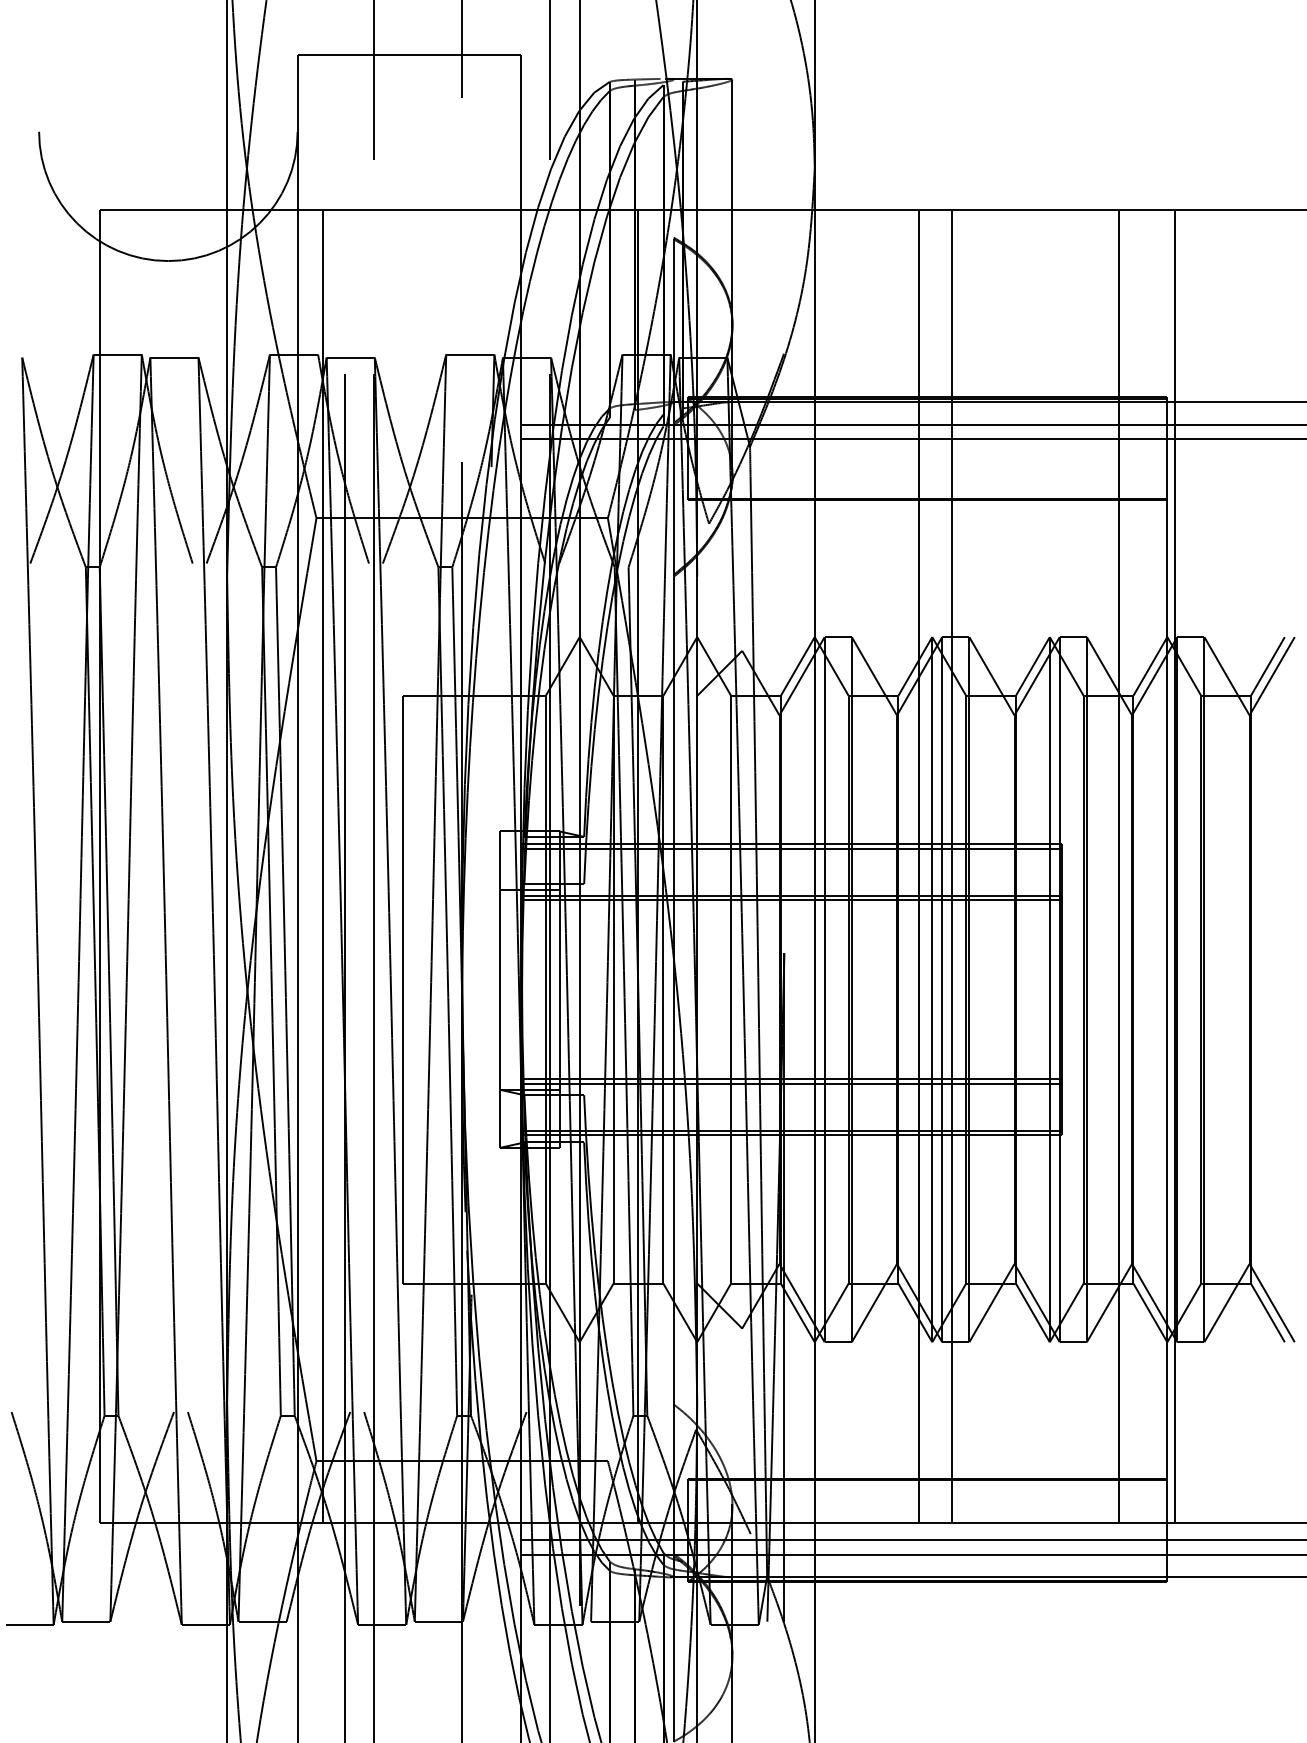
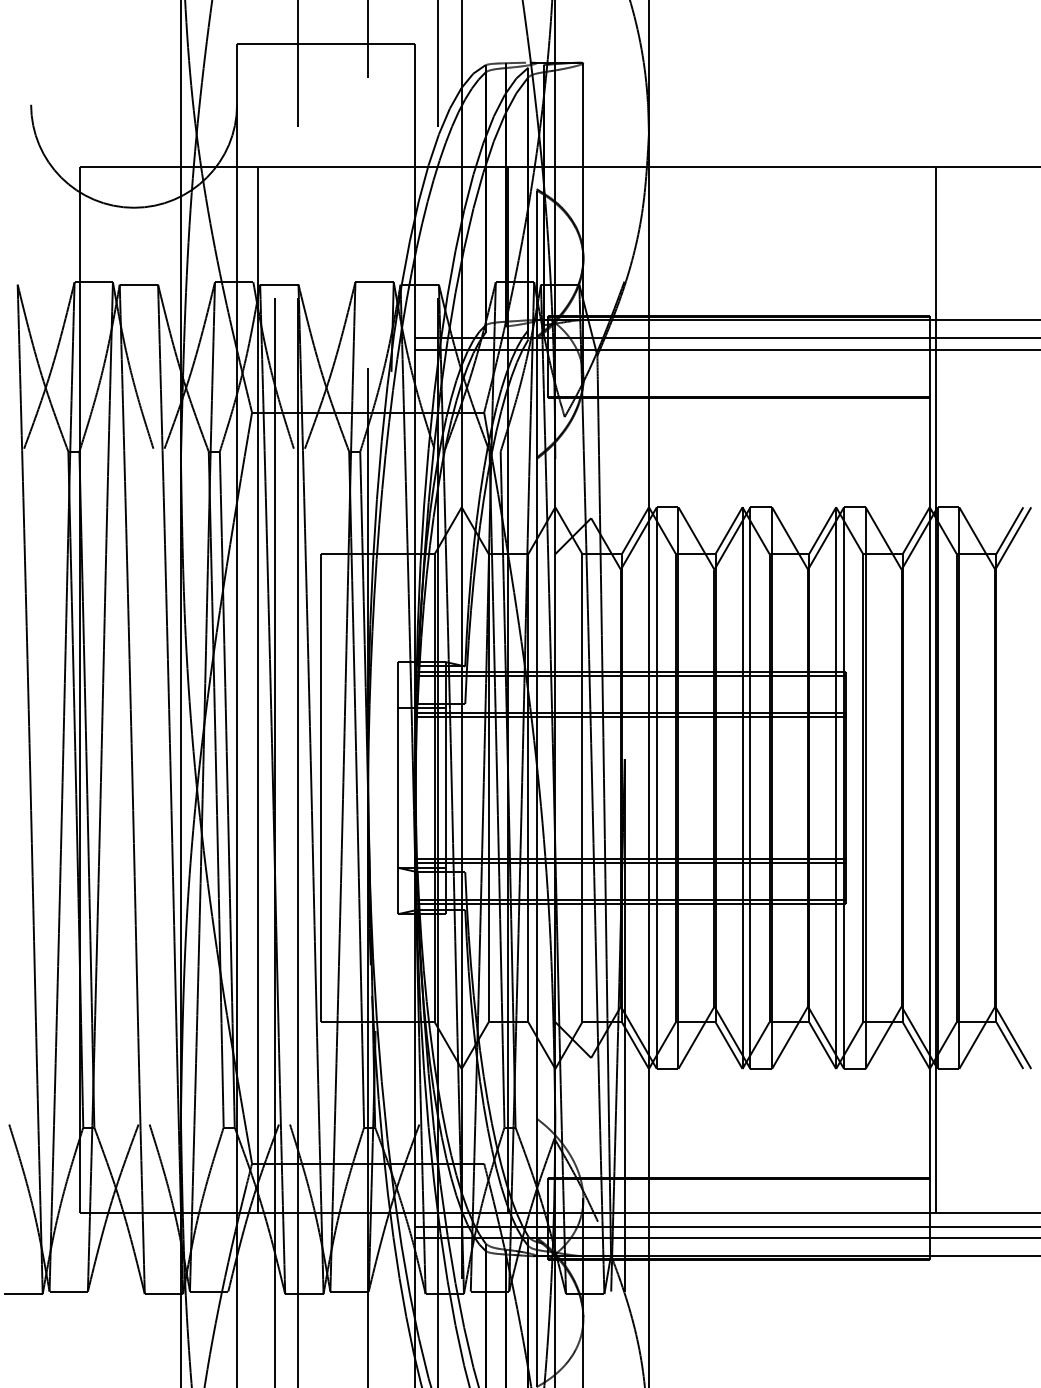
line: (919, 865) -> (732, 689), removed
line: (952, 865) -> (758, 689), removed
line: (1119, 865) -> (891, 689), removed

